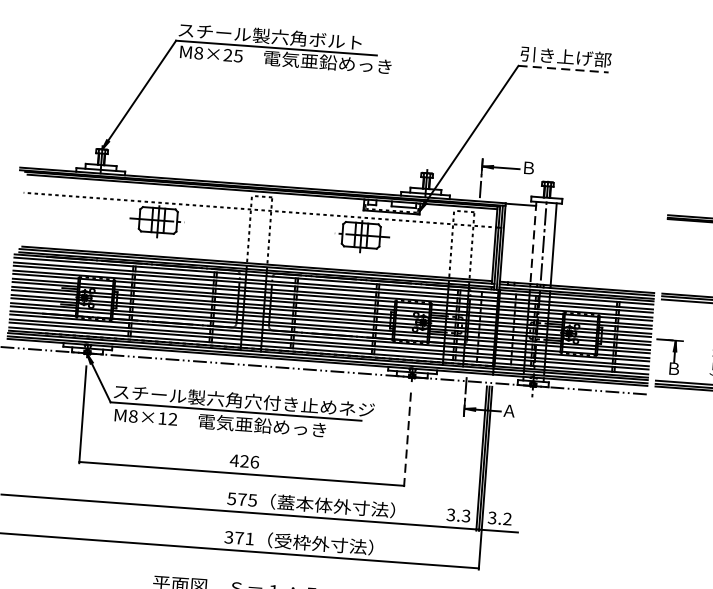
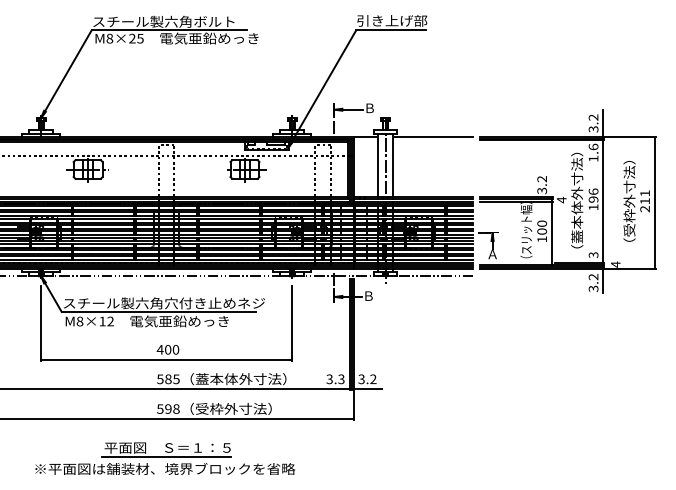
line: (564, 69) -> (391, 30), dashed -> solid
line: (608, 211) -> (433, 137), added
line: (533, 242) -> (377, 165), dashed -> solid
text: (673, 368) -> (492, 254), Ｂ -> Ａ
text: (509, 410) -> (368, 295), Ａ -> Ｂ
line: (408, 437) -> (292, 322), dashed -> solid
text: (250, 461) -> (172, 349), 426 -> 400
text: (242, 499) -> (168, 379), 575 -> 585
text: (239, 537) -> (168, 408), 371 -> 598

